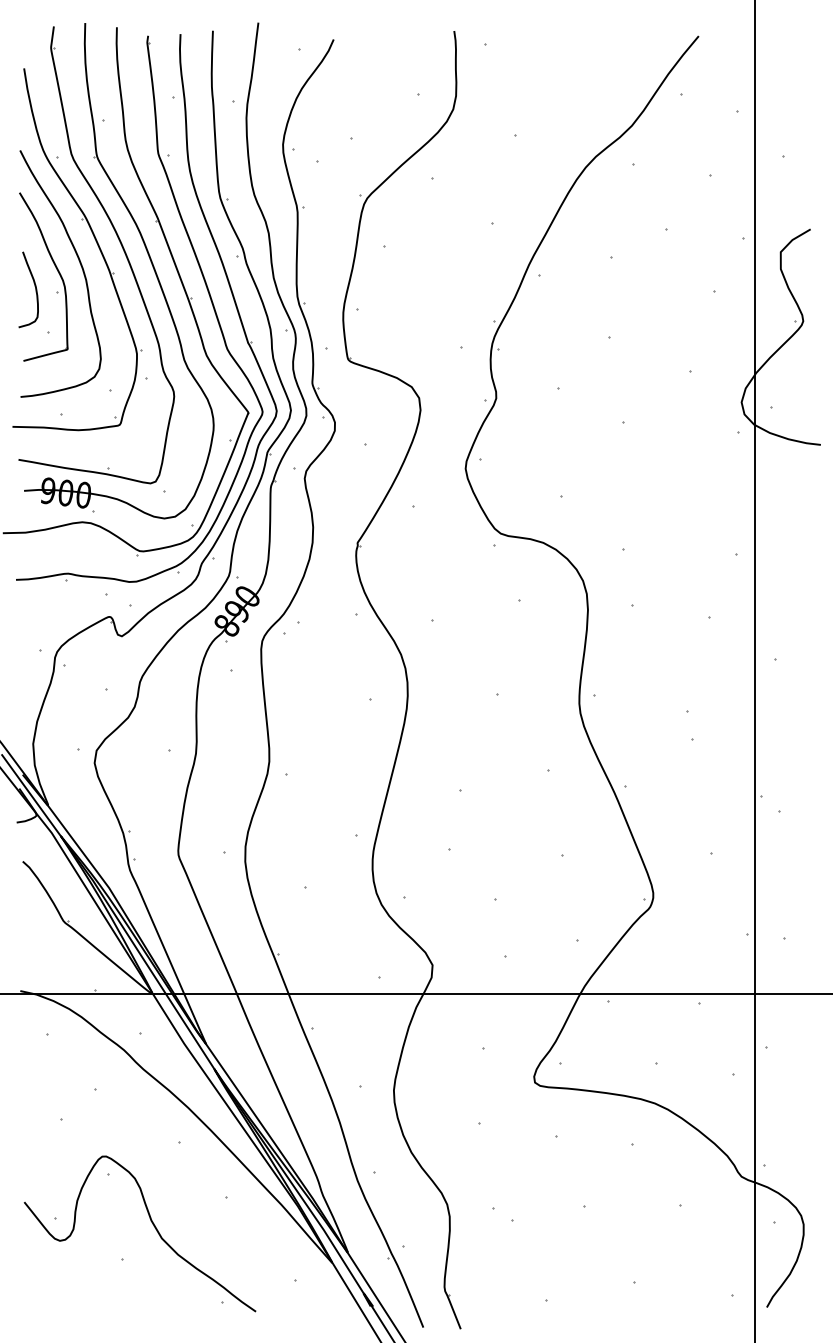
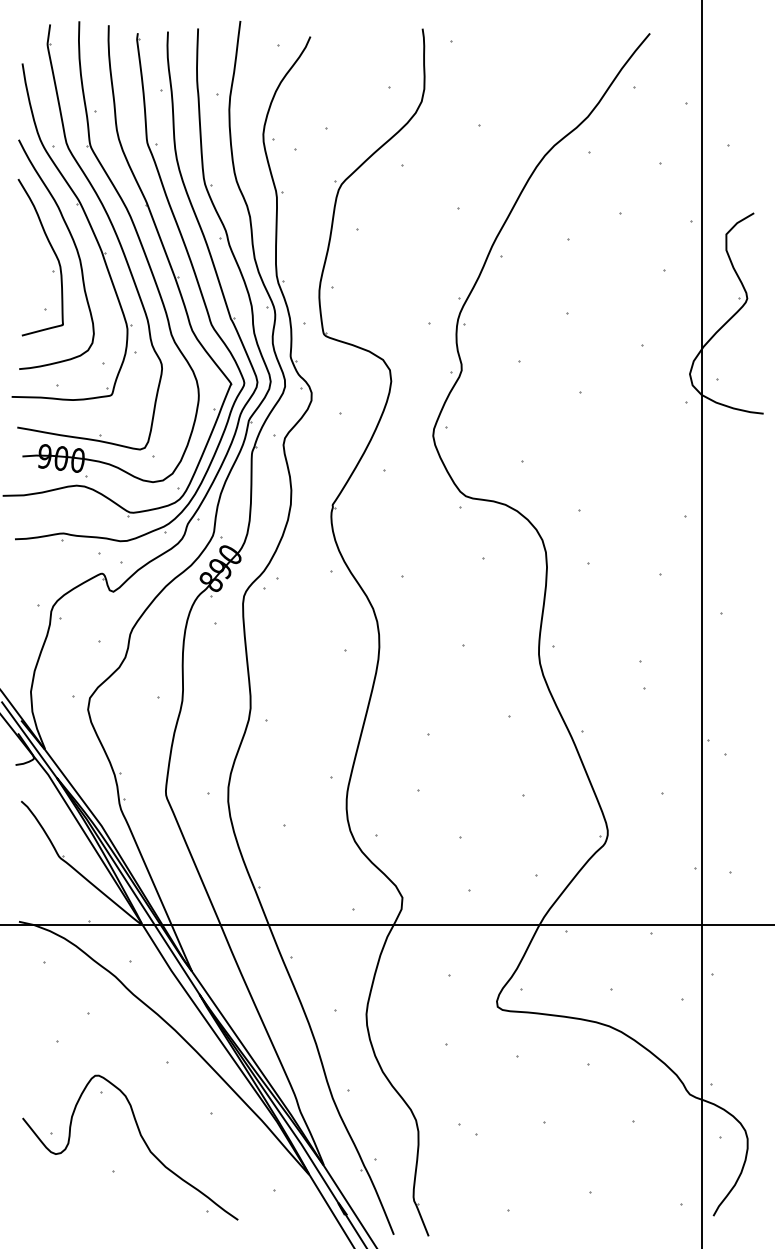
curve: (34, 288) -> (32, 268), removed

